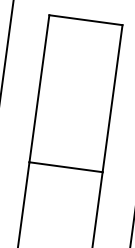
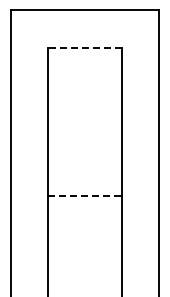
line: (86, 20) -> (85, 47), solid -> dashed
line: (66, 167) -> (85, 196), solid -> dashed

